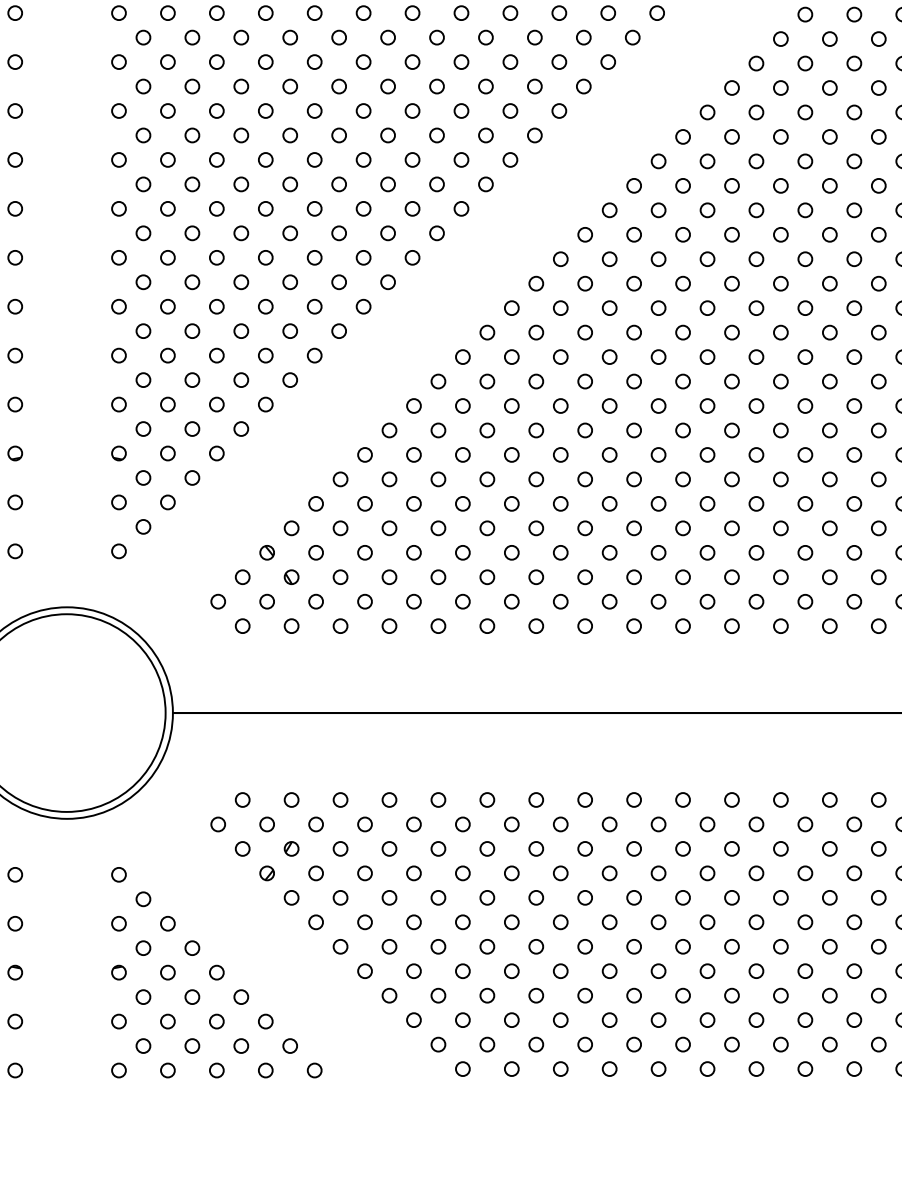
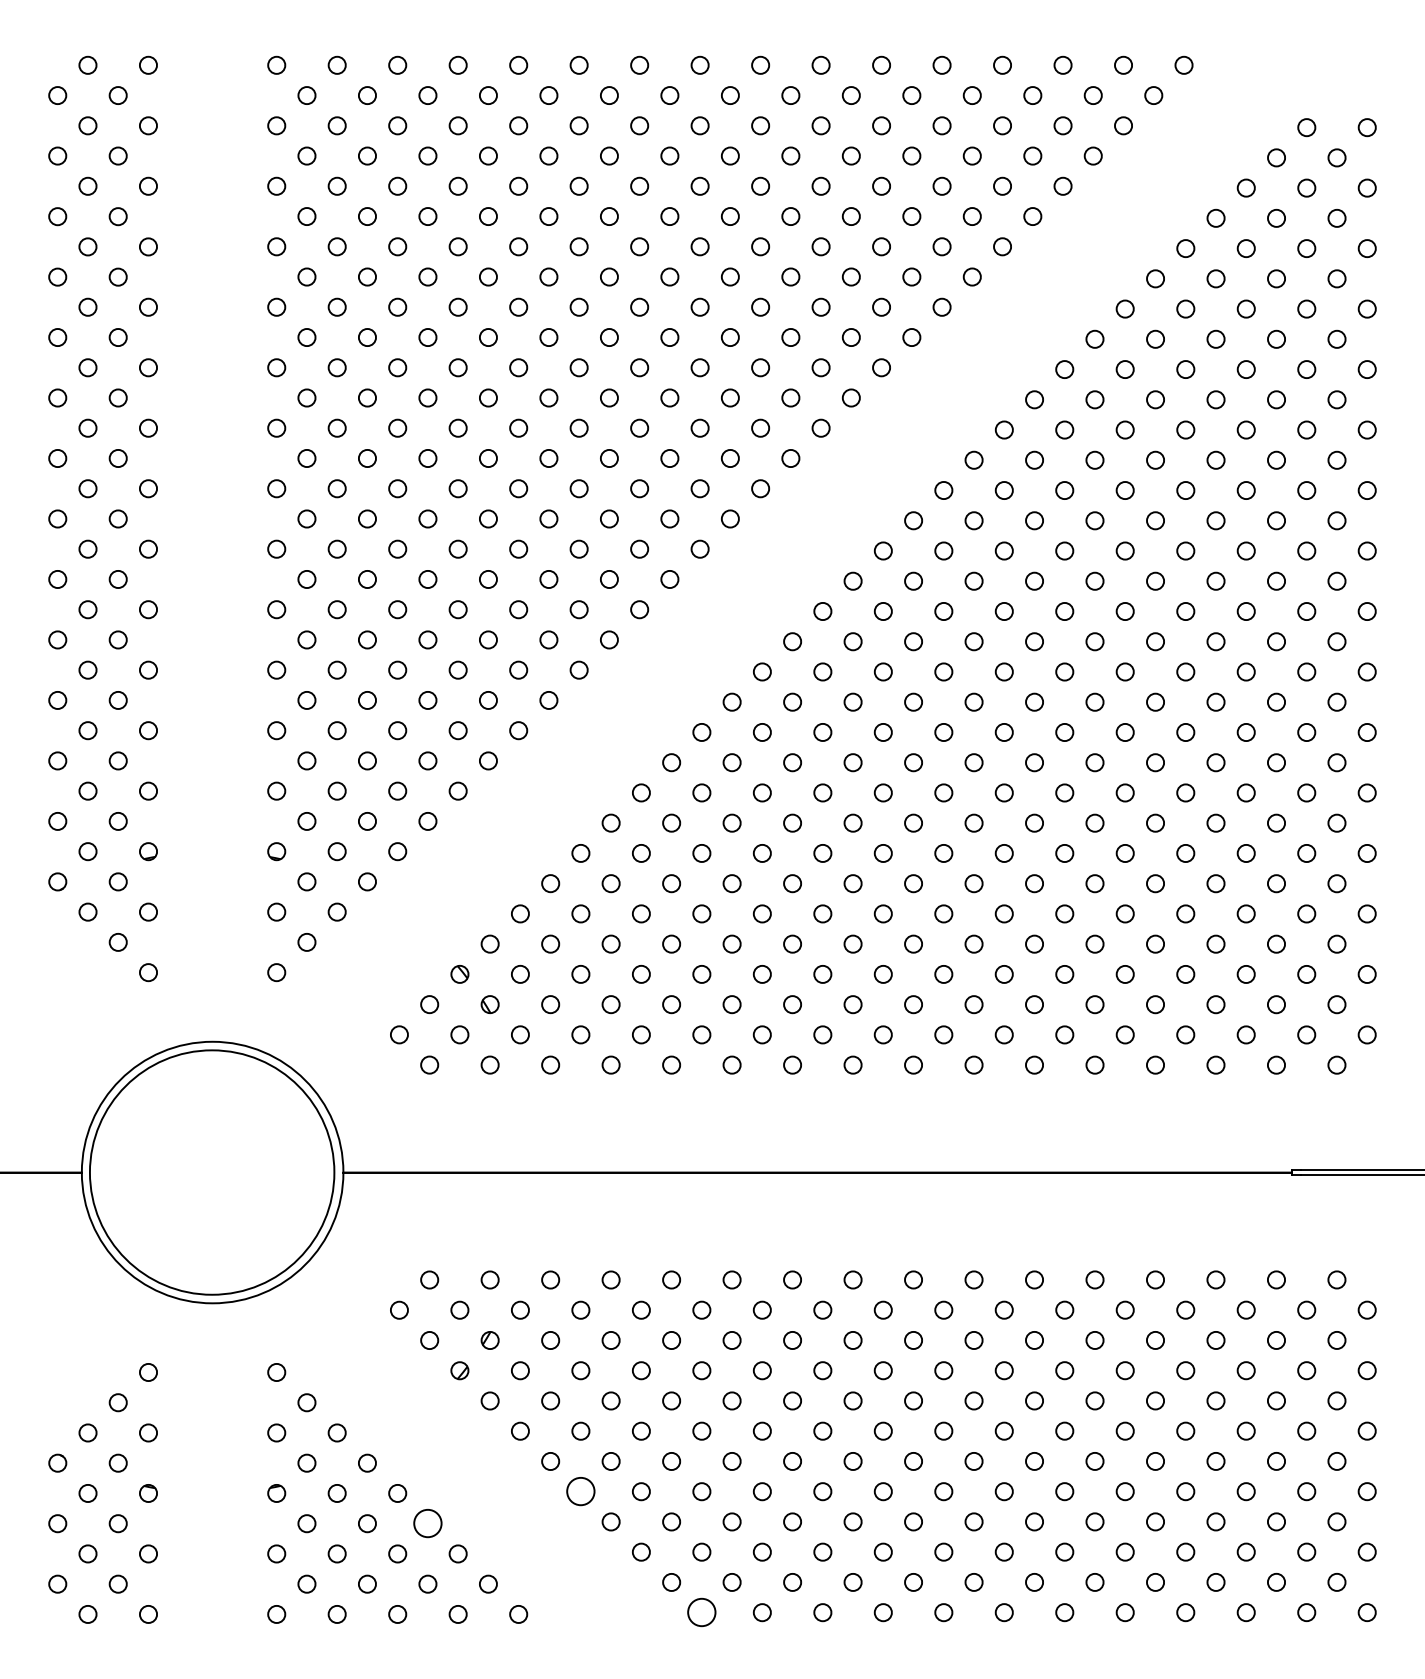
circle: (364, 971) -> (580, 1491), size x1.6
circle: (240, 996) -> (427, 1523), size x1.6
circle: (462, 1068) -> (701, 1612), size x1.6

